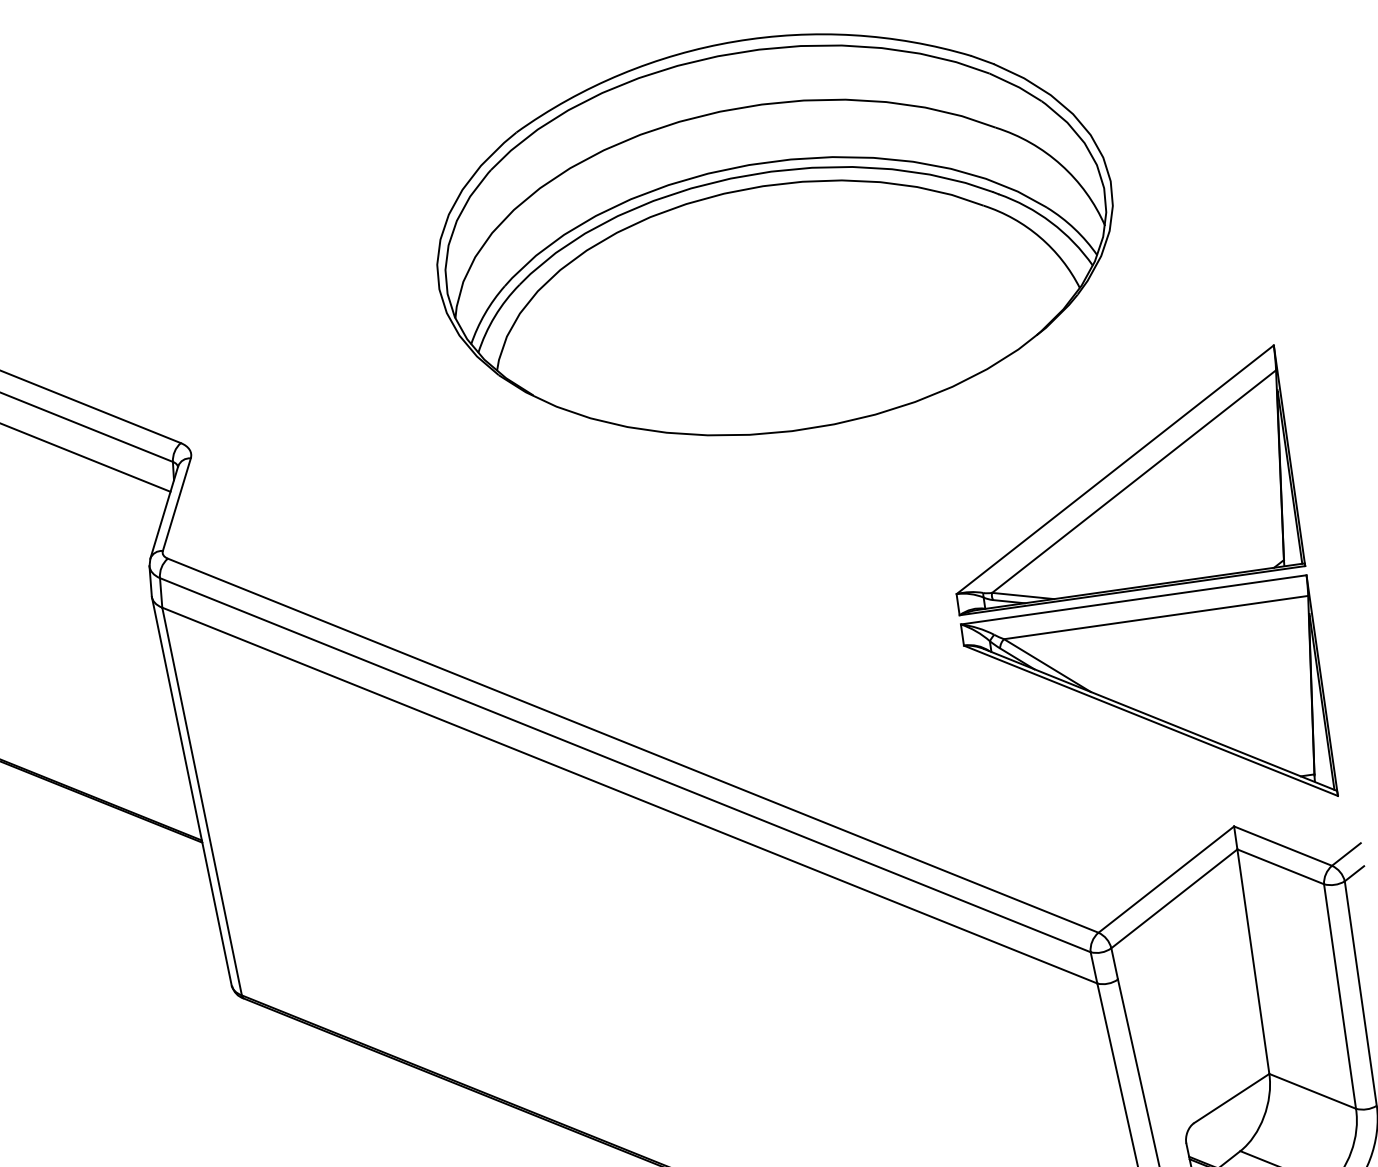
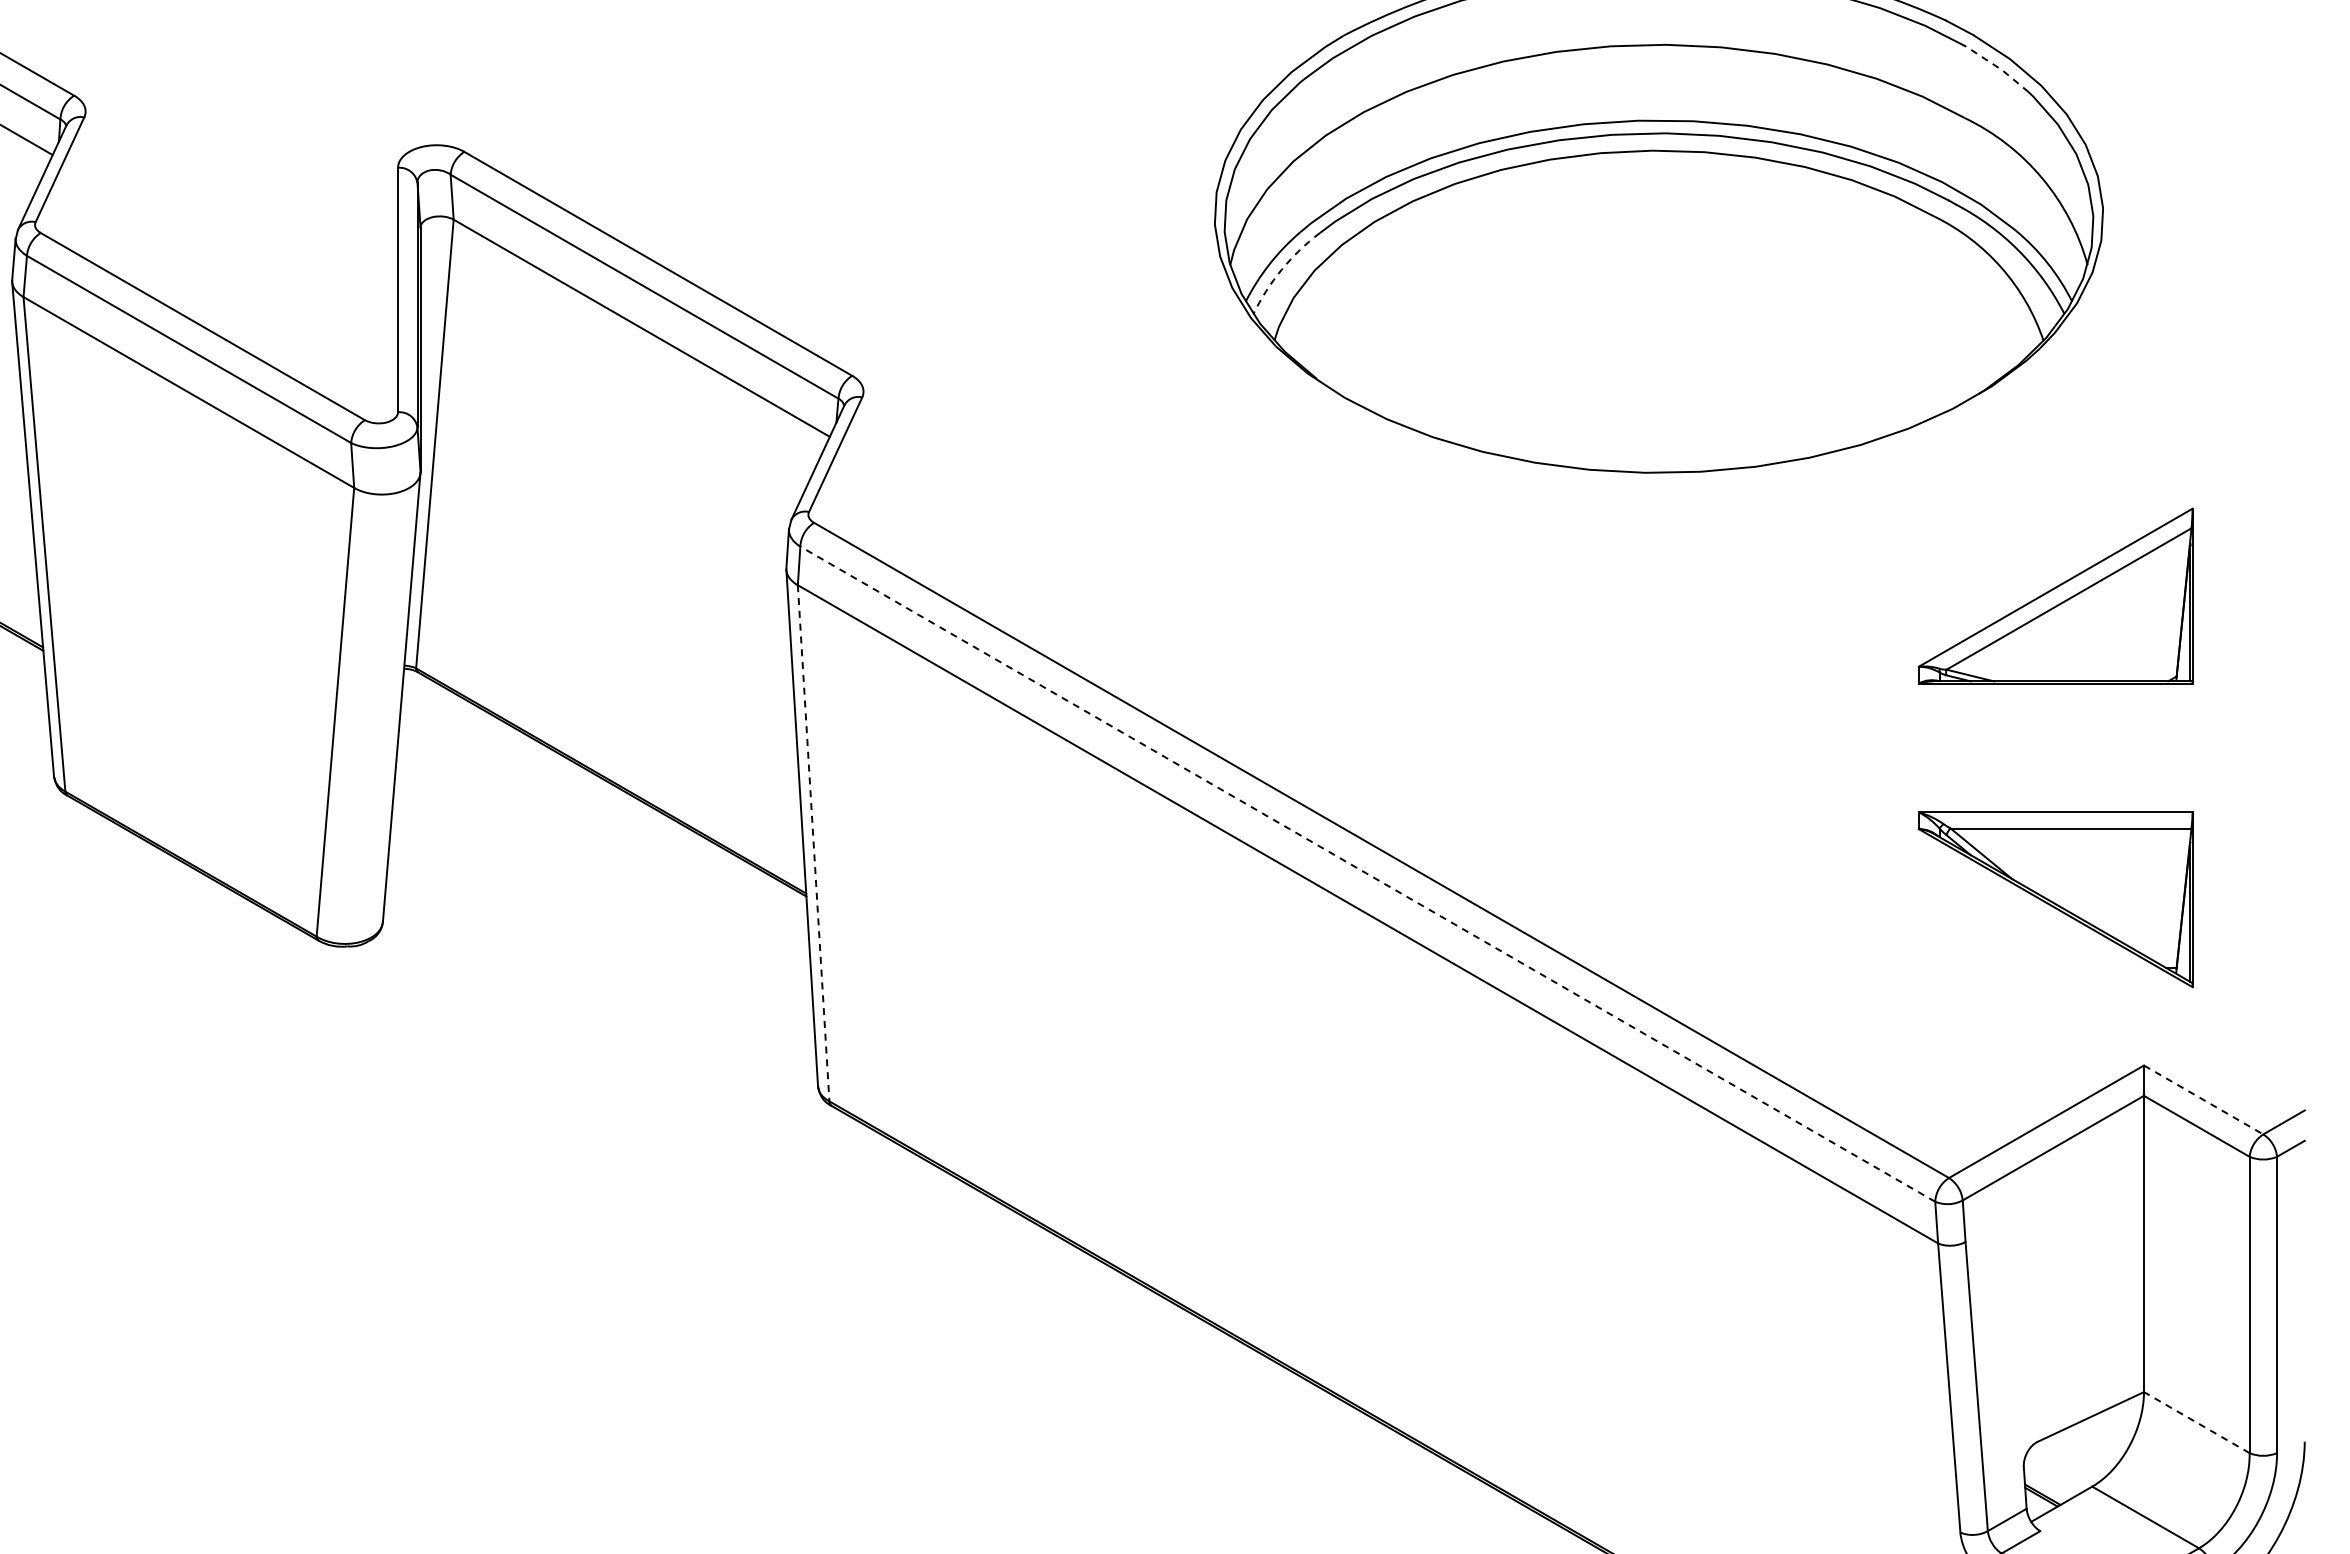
line: (1016, 85) -> (1998, 67), solid -> dashed
arc: (494, 316) -> (1281, 269), solid -> dashed
part: (1116, 479) -> (2055, 595), size x0.6
part: (1149, 710) -> (2055, 899), size x0.6
line: (625, 764) -> (1367, 873), solid -> dashed
line: (202, 801) -> (813, 843), solid -> dashed
line: (1282, 845) -> (2203, 1099), solid -> dashed
line: (1312, 1091) -> (2196, 1422), solid -> dashed

